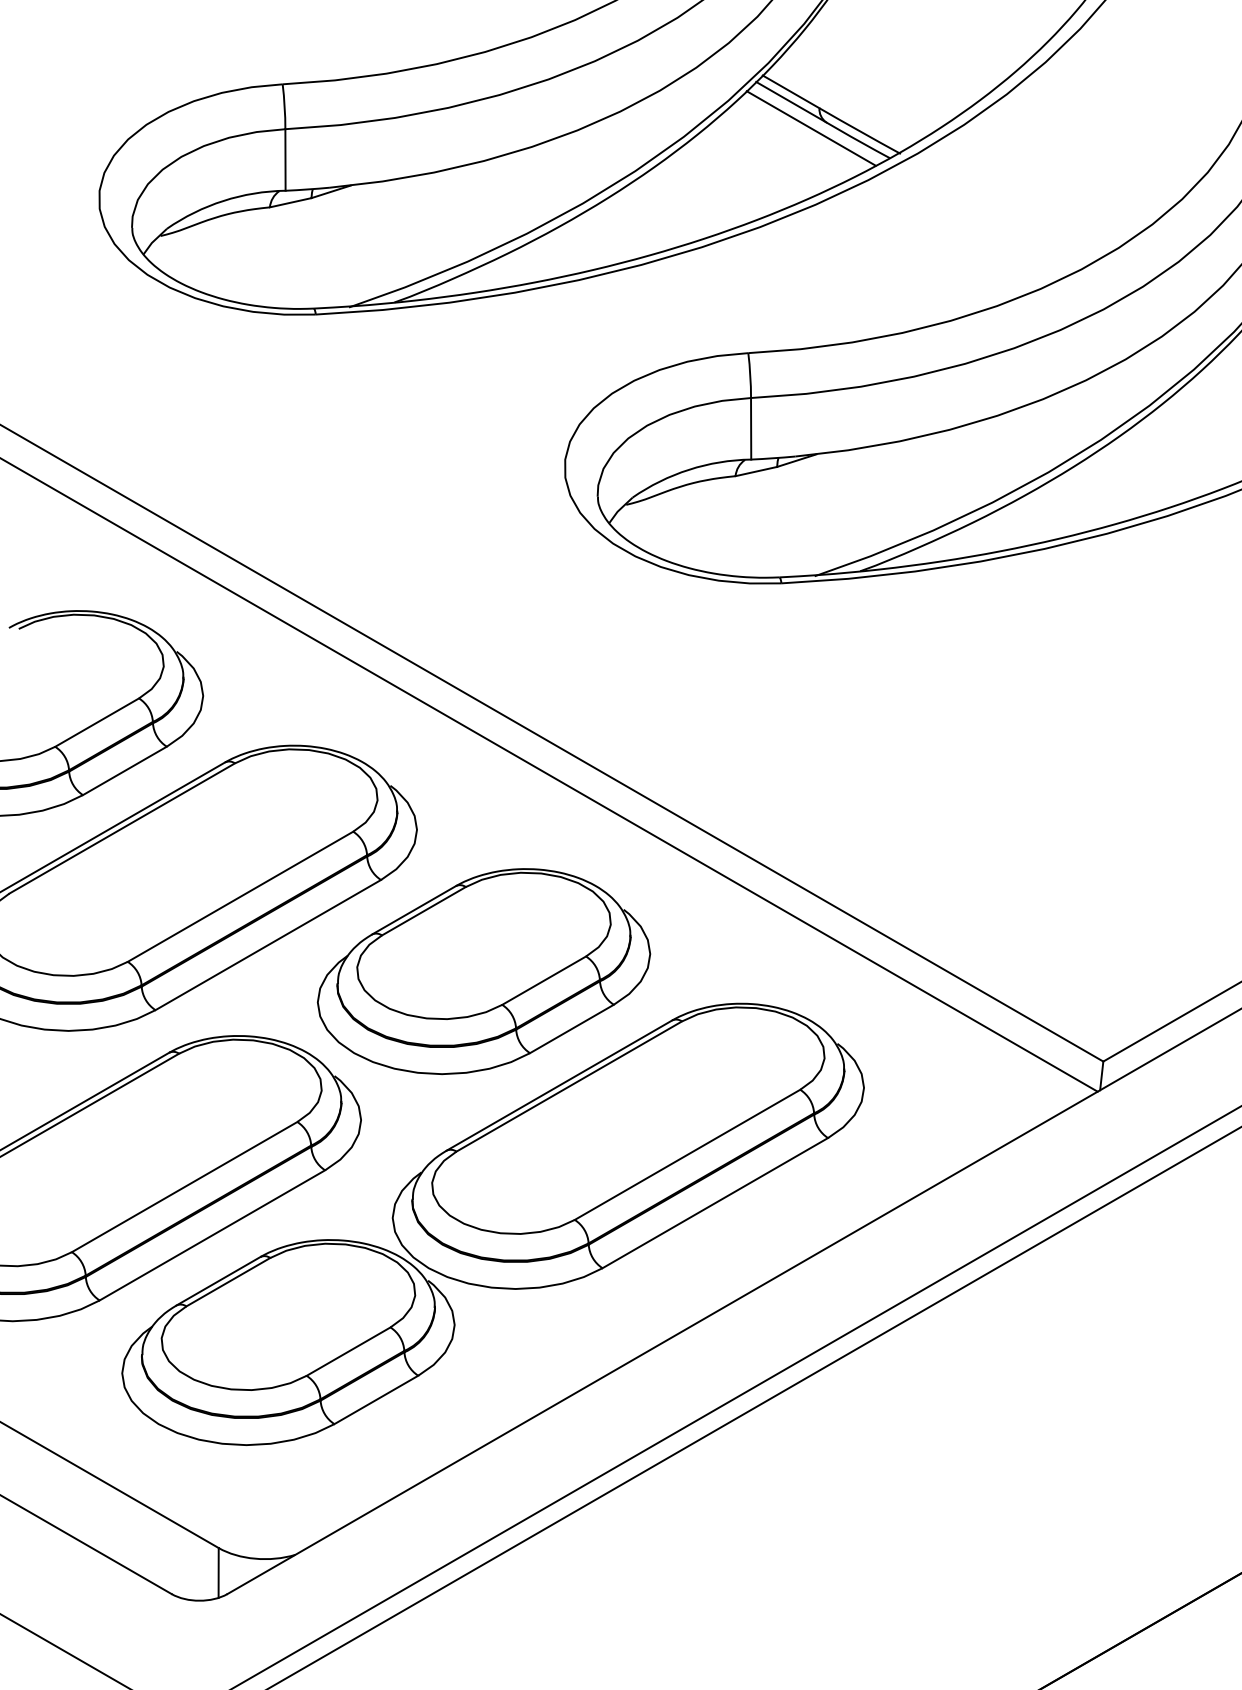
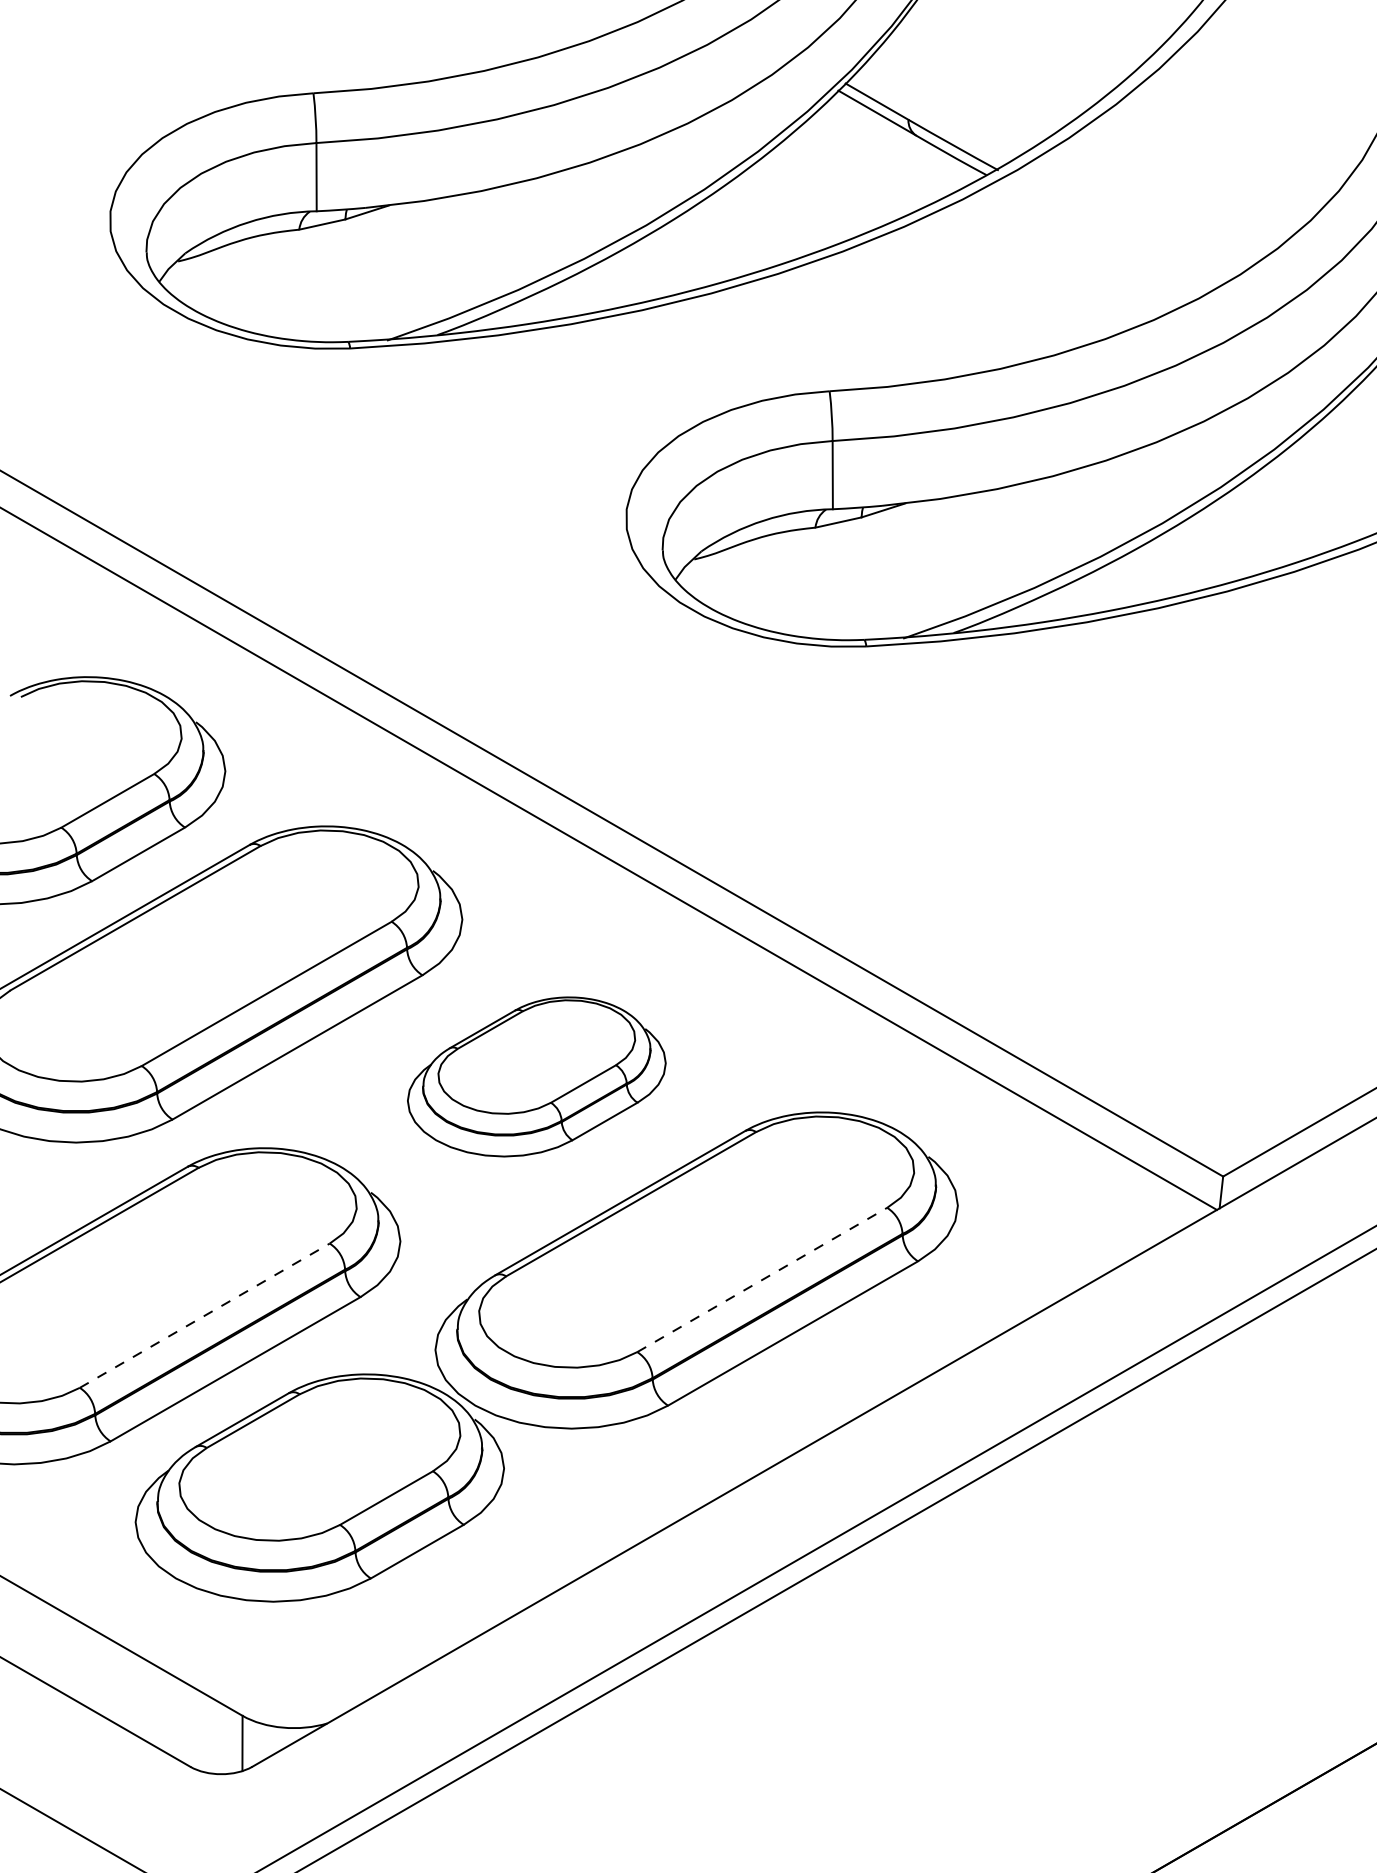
line: (810, 128) -> (898, 142), removed
part: (484, 971) -> (537, 1076), size x0.7
line: (687, 1154) -> (762, 1279), solid -> dashed
line: (185, 1186) -> (205, 1315), solid -> dashed

